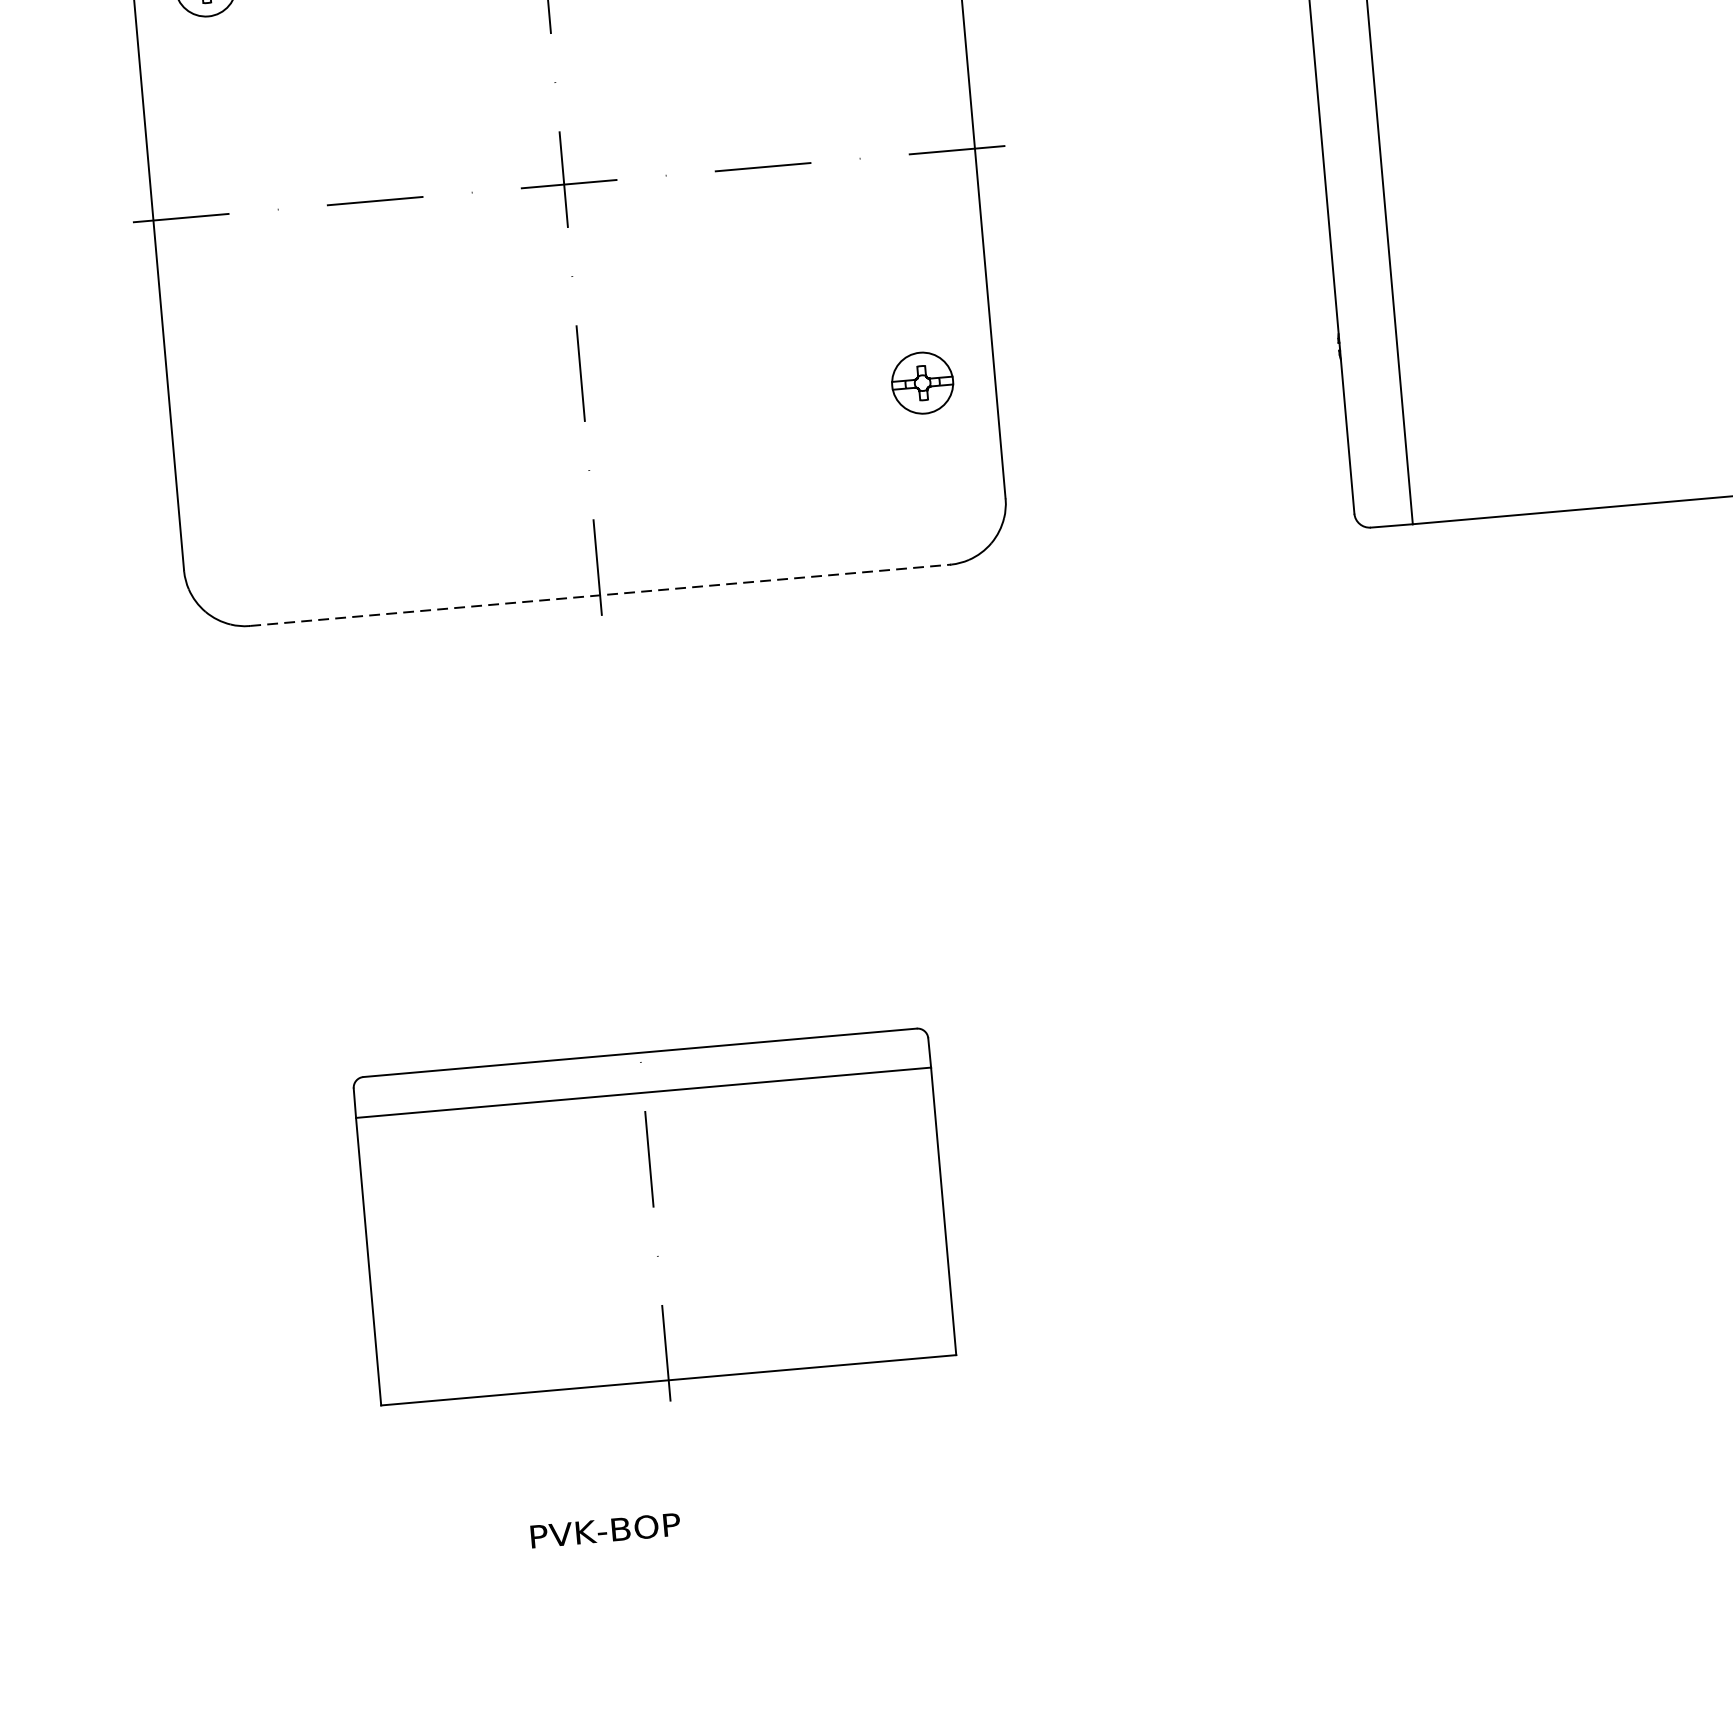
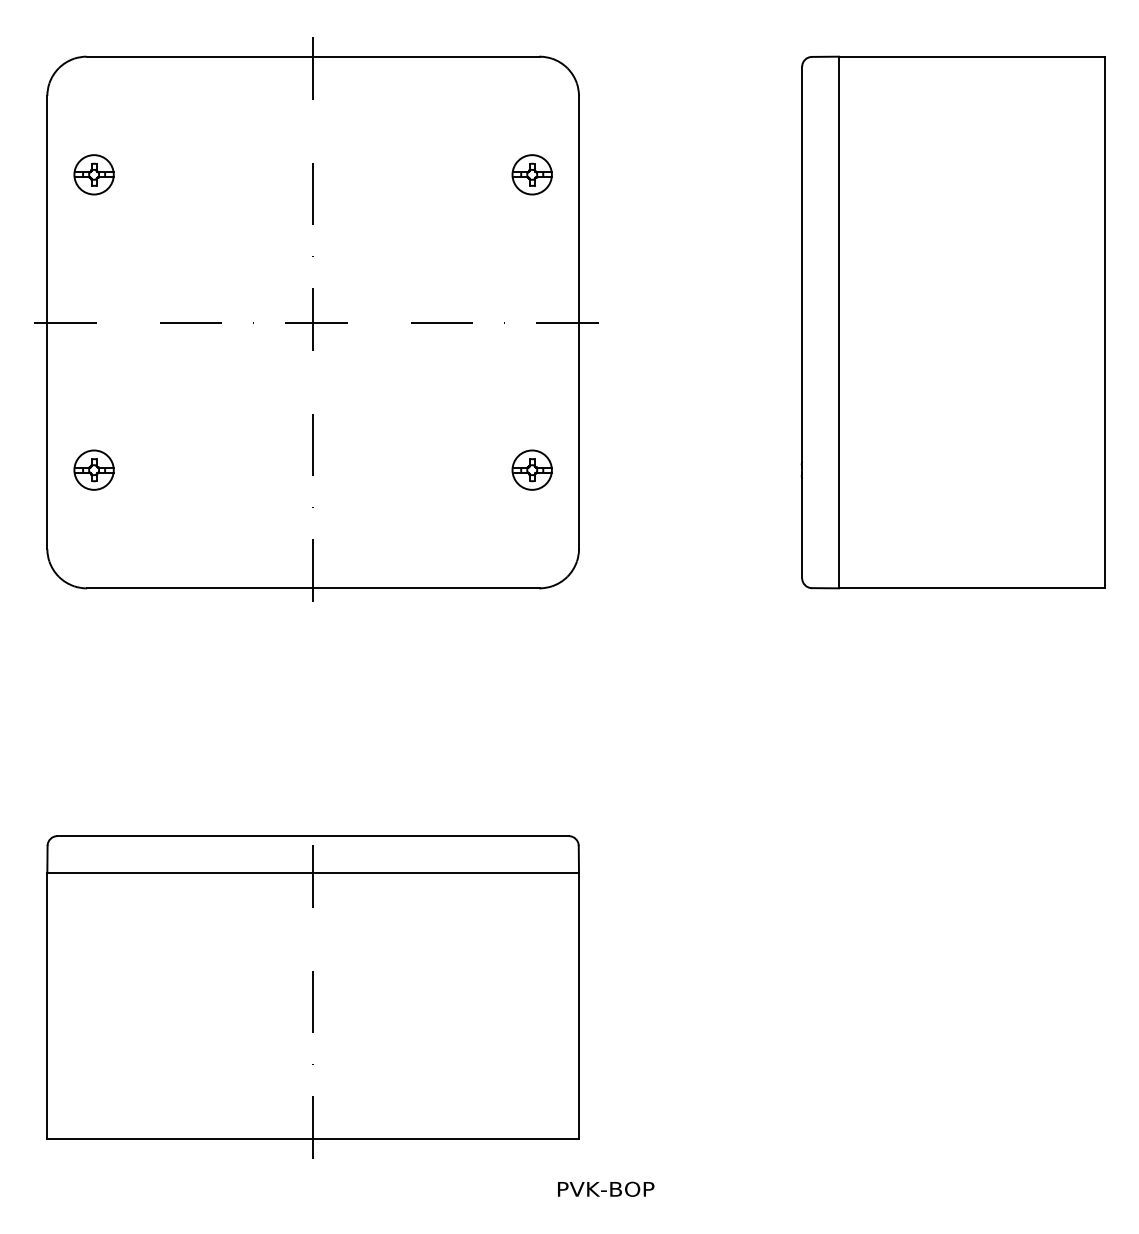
part: (244, 441) -> (93, 469), added
line: (600, 595) -> (313, 588), dashed -> solid
part: (654, 1226) -> (312, 996), size x1.43
text: (606, 1529) -> (606, 1188), moved

